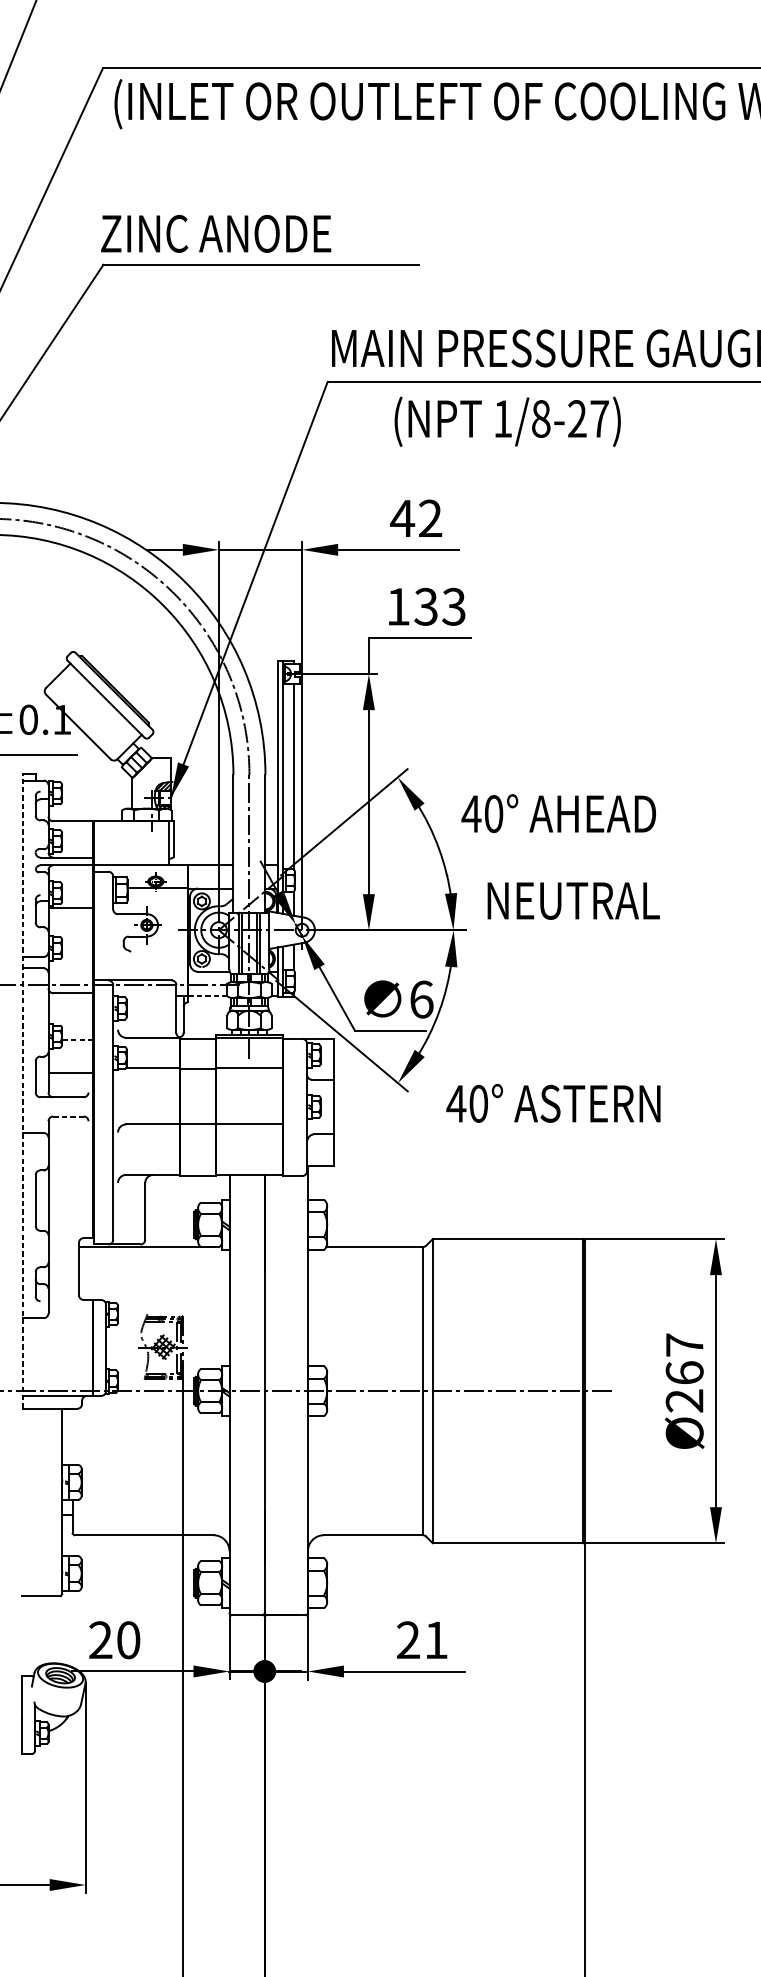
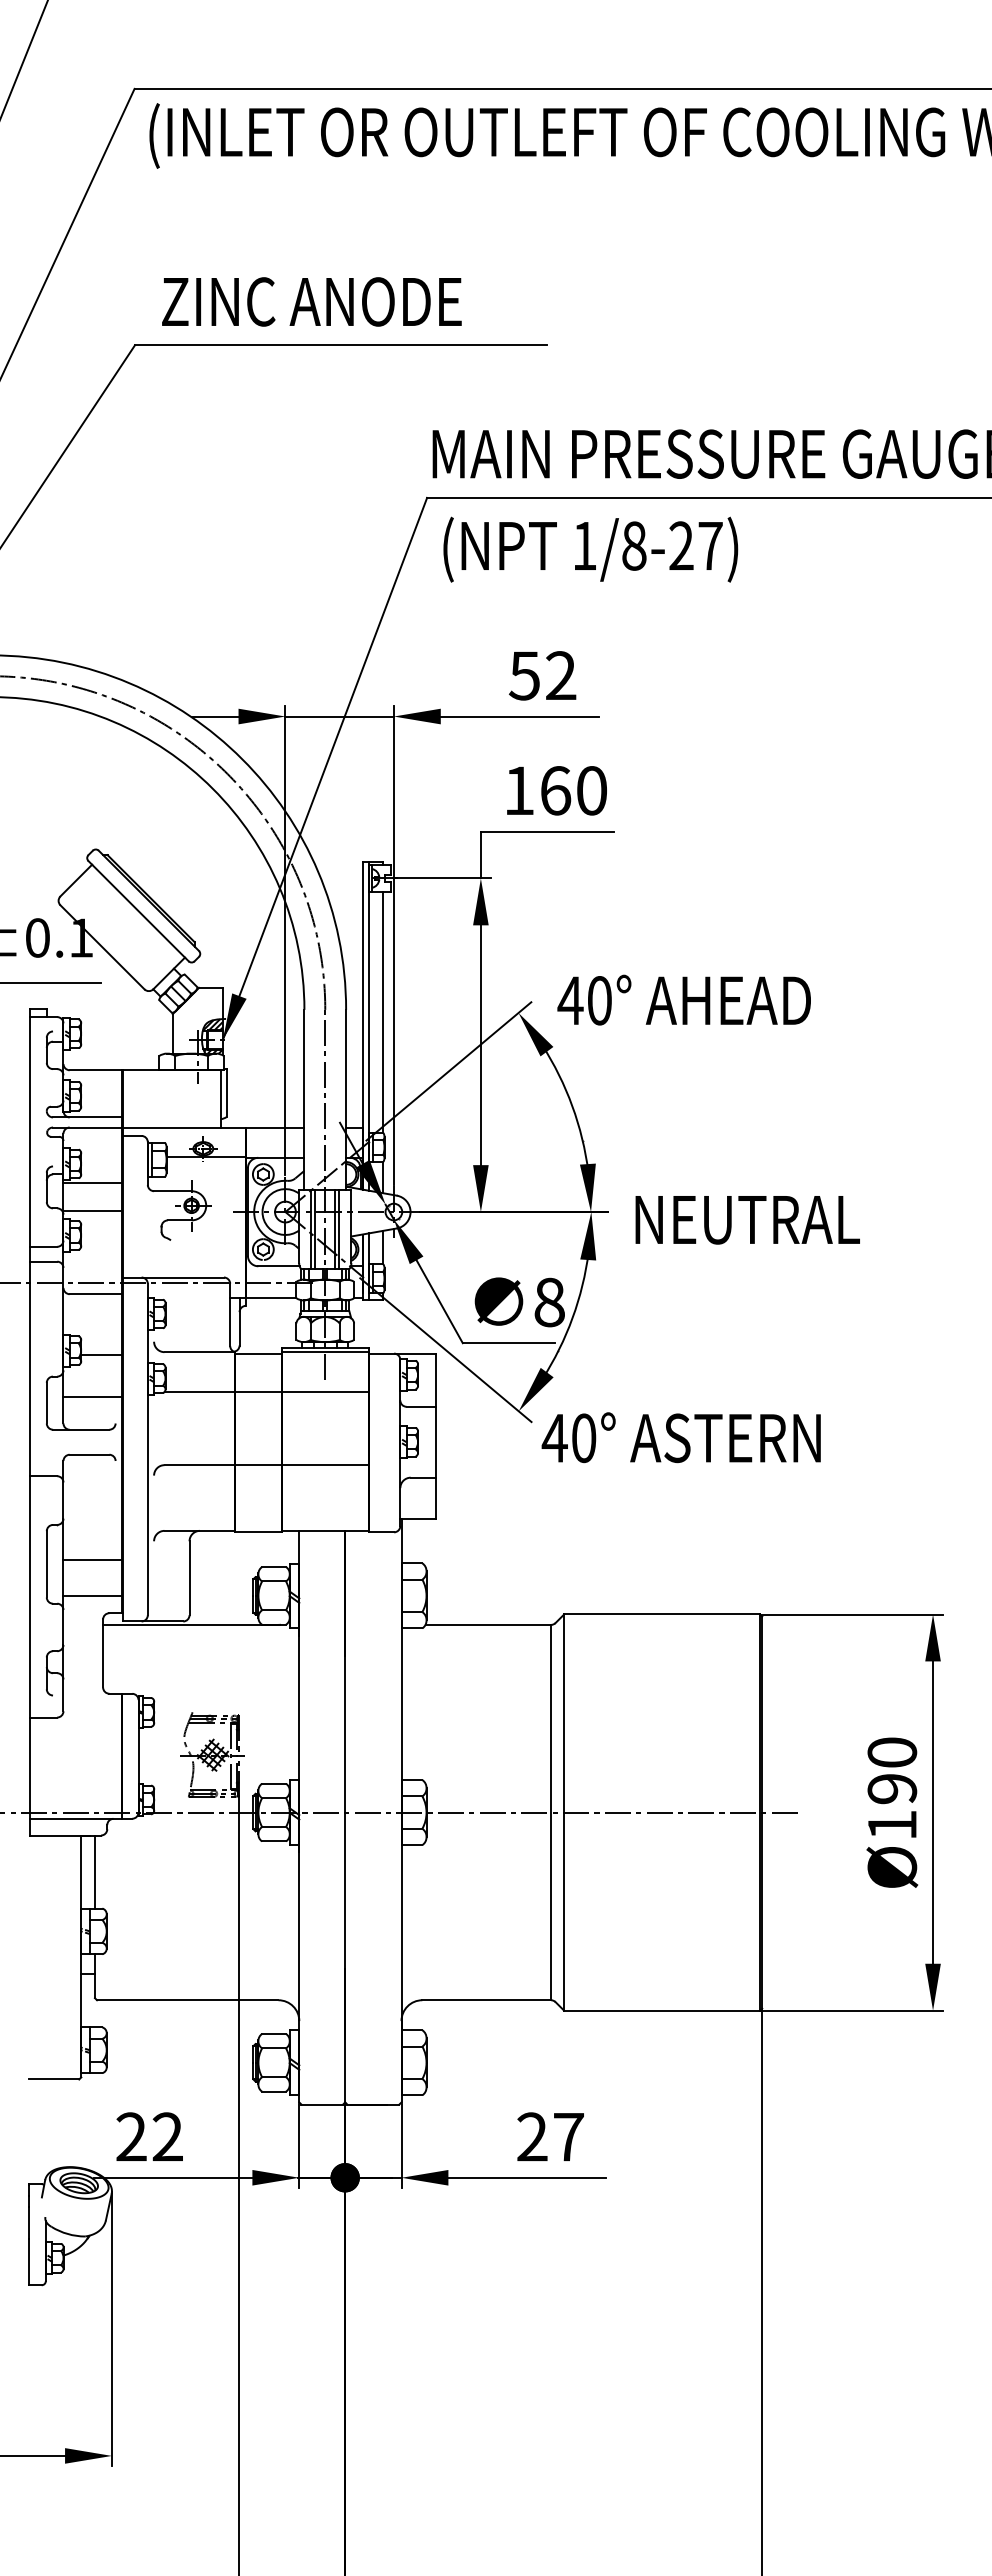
text: (215, 233) -> (311, 301), moved
text: (507, 421) -> (590, 549), moved
text: (402, 518) -> (524, 675), 42 -> 52
text: (439, 606) -> (572, 790), 133 -> 160
text: (558, 813) -> (683, 999), moved
text: (573, 901) -> (747, 1220), moved
line: (70, 929) -> (92, 1211), added
line: (208, 995) -> (271, 1297), dashed -> solid
text: (421, 999) -> (549, 1302), 6 -> 8
line: (77, 1039) -> (101, 1354), dashed -> solid
line: (23, 1090) -> (30, 1421), dashed -> solid
text: (552, 1103) -> (680, 1437), moved
line: (68, 1116) -> (89, 1454), dashed -> solid
line: (70, 1196) -> (92, 1559), added
line: (70, 1224) -> (92, 1595), added
text: (684, 1372) -> (892, 1788), Ø267 -> Ø190
line: (72, 1436) -> (94, 1871), added
text: (128, 1639) -> (167, 2136), 20 -> 22
text: (436, 1640) -> (568, 2137), 21 -> 27

